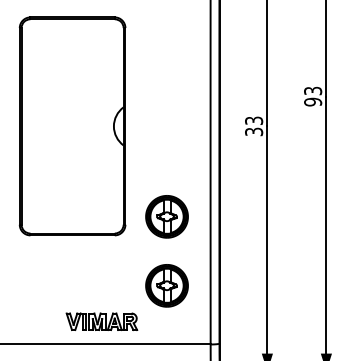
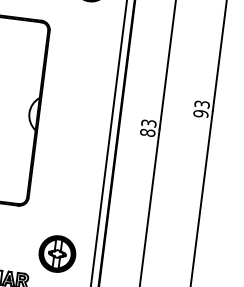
text: (254, 131) -> (148, 132), 33 -> 83
part: (166, 216) -> (64, 195), removed

